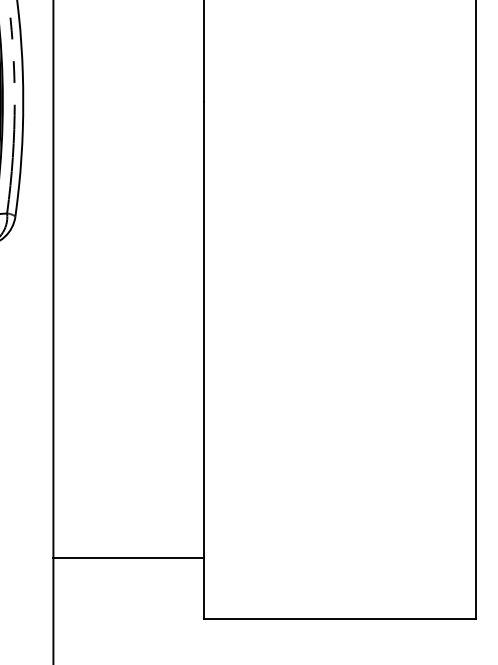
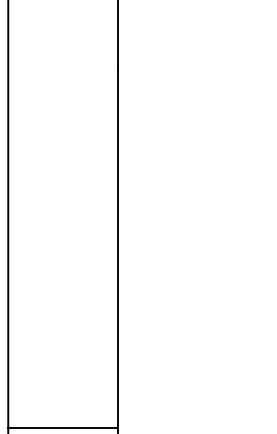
line: (128, 558) -> (63, 427), moved

